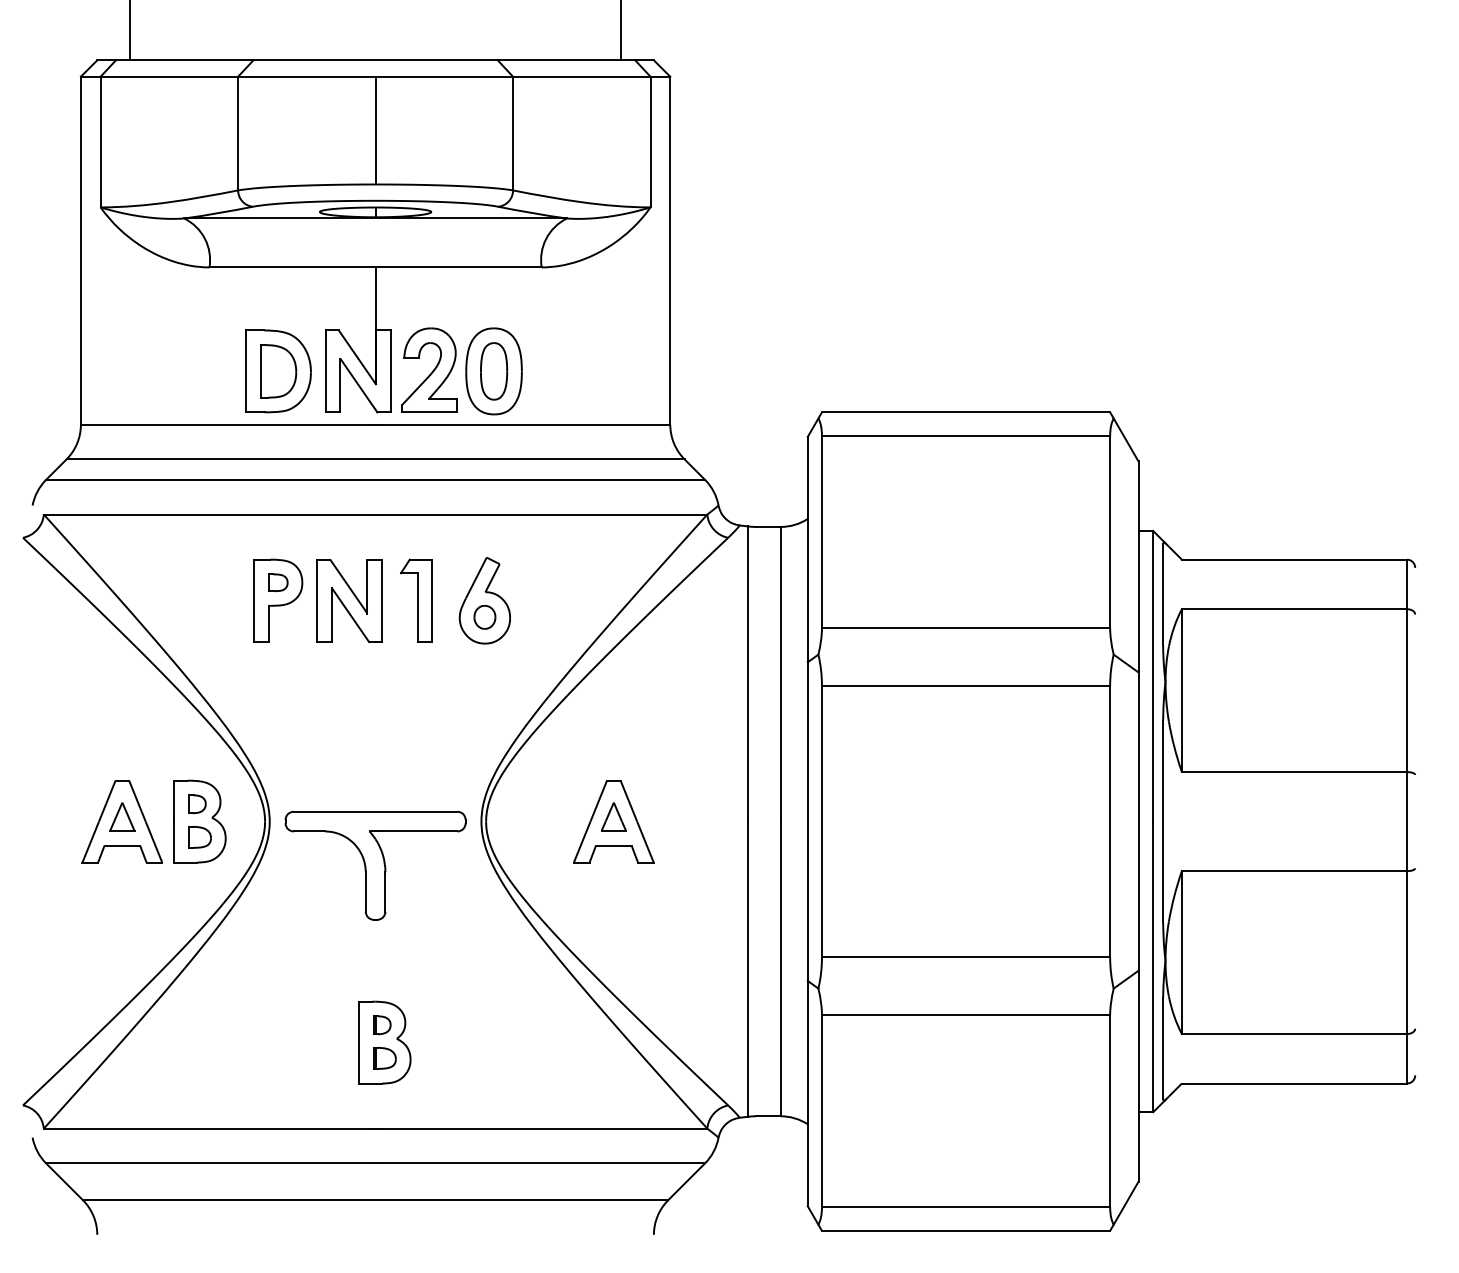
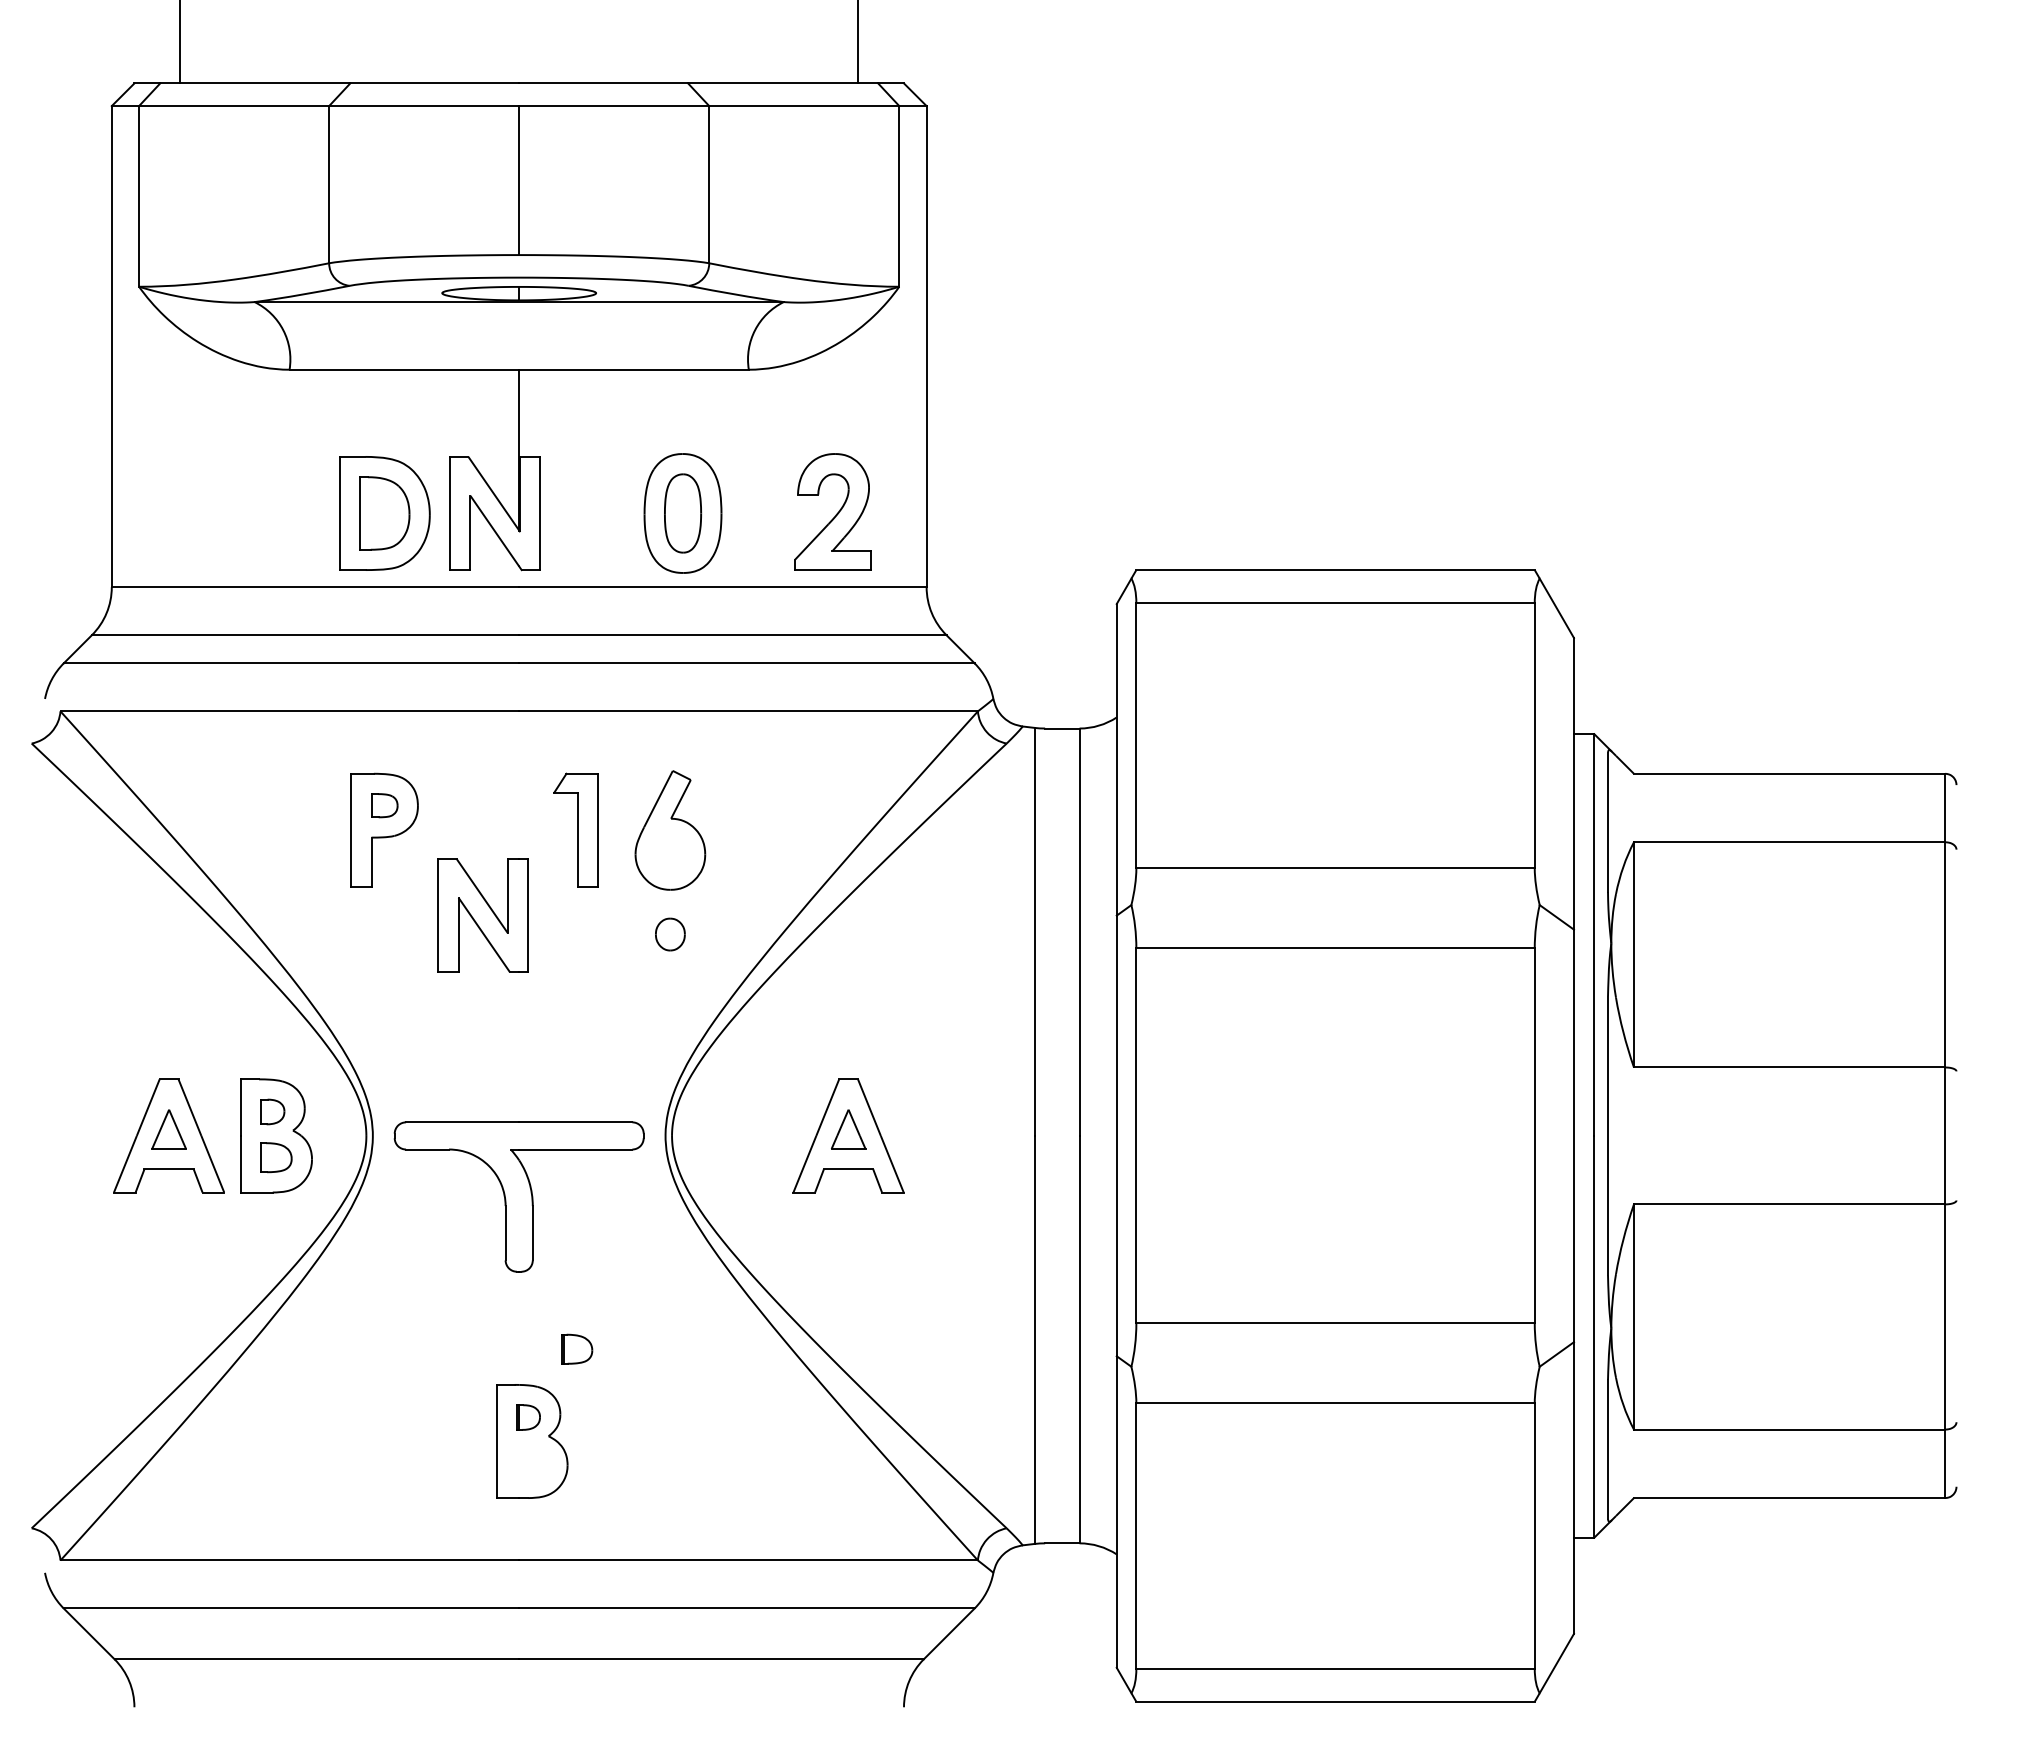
part: (429, 369) -> (832, 511), moved
part: (349, 600) -> (482, 915), moved
part: (485, 617) -> (670, 934), moved
part: (385, 1057) -> (577, 1348), moved

